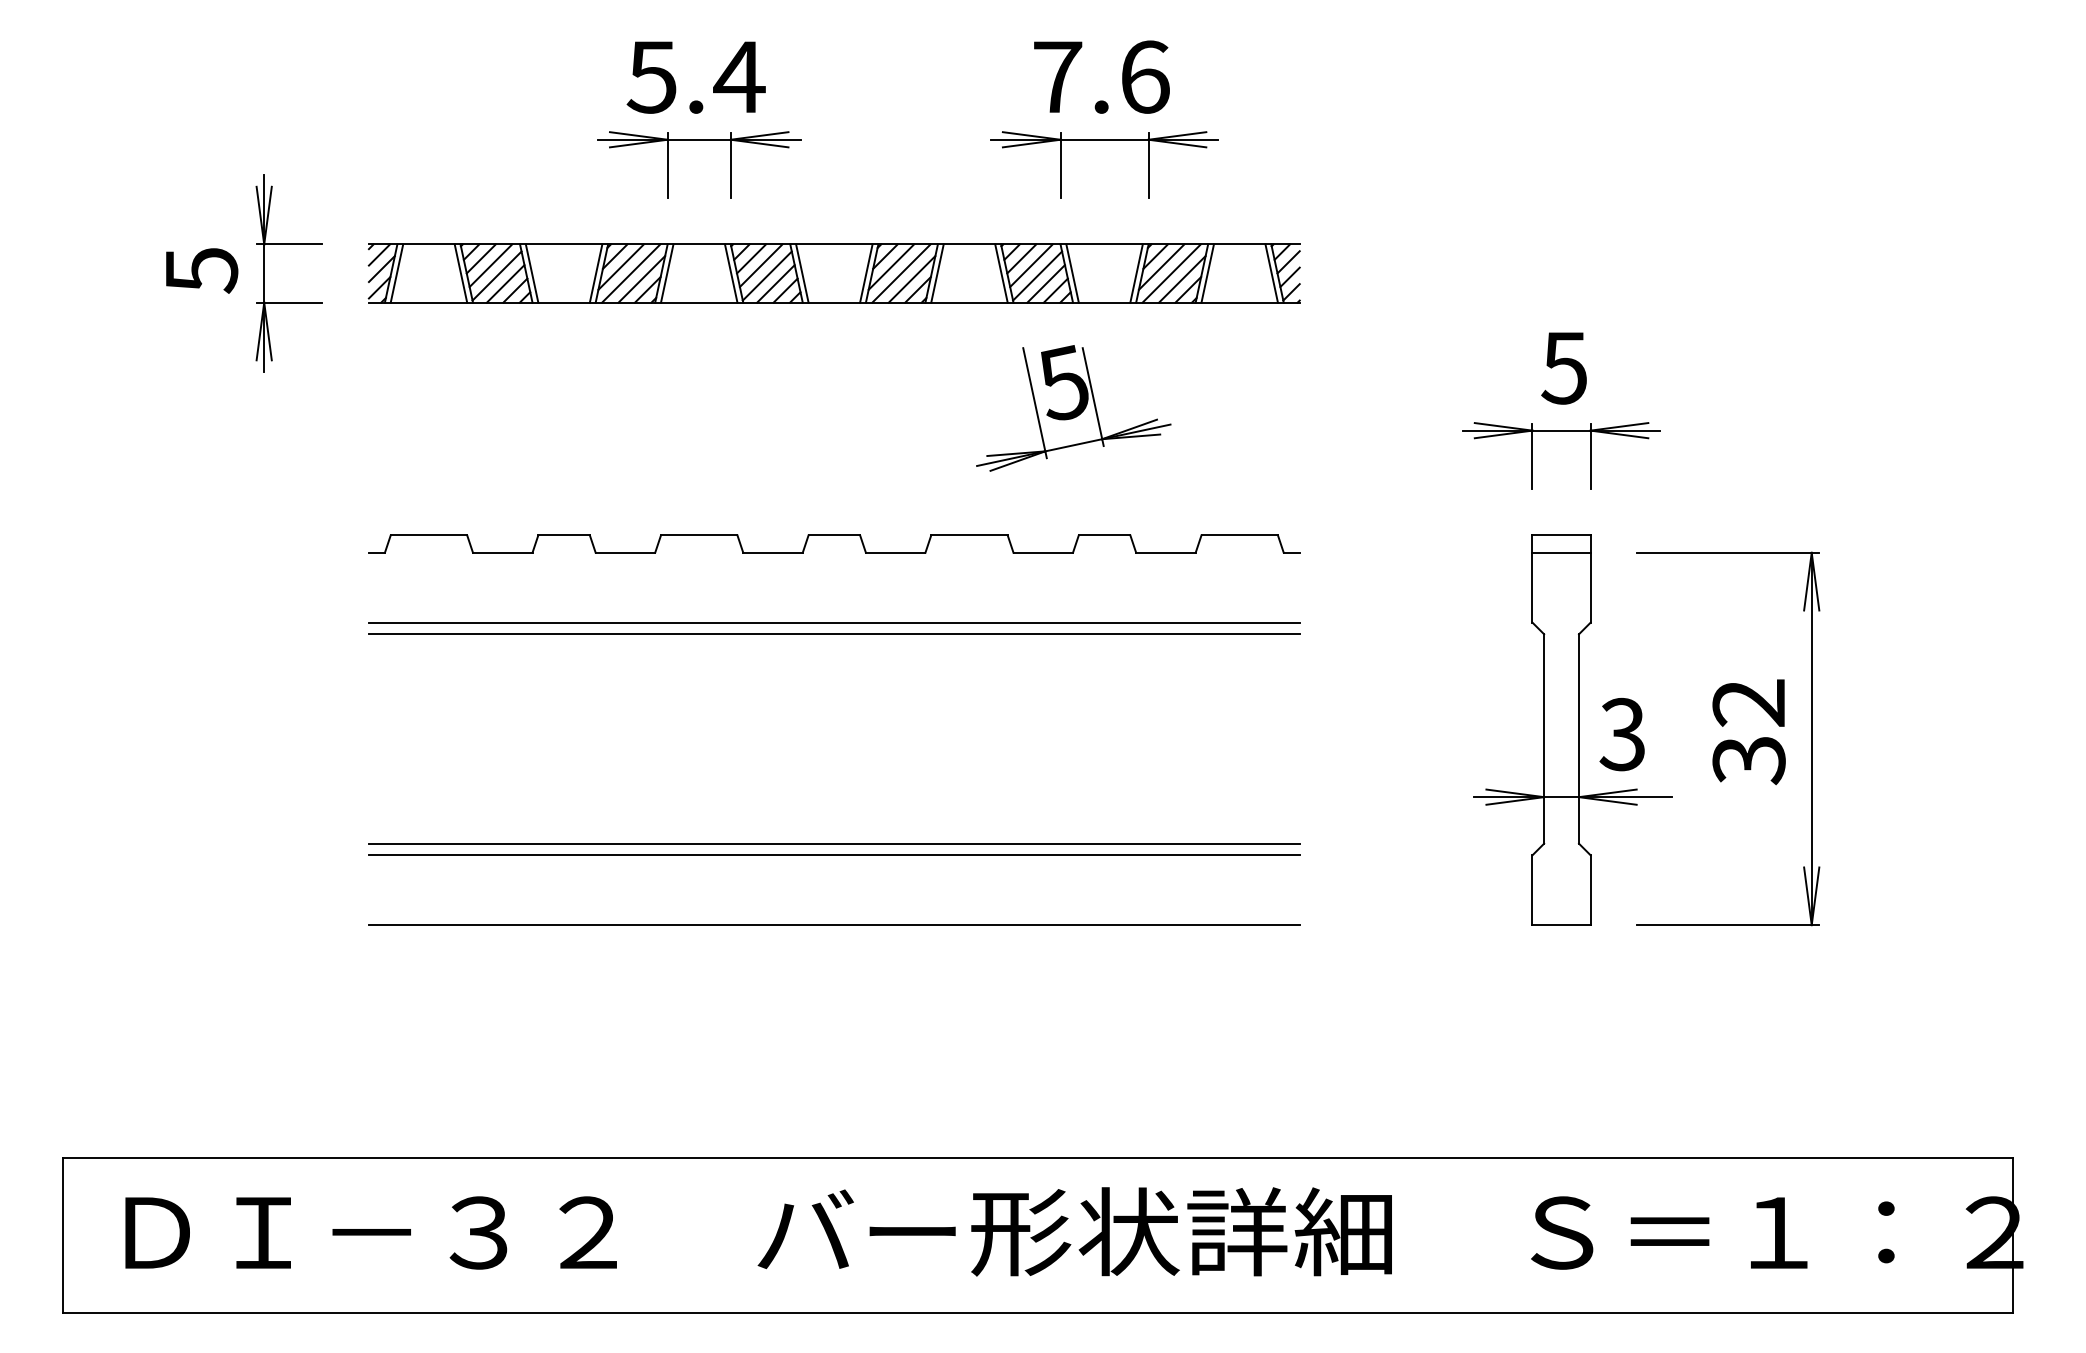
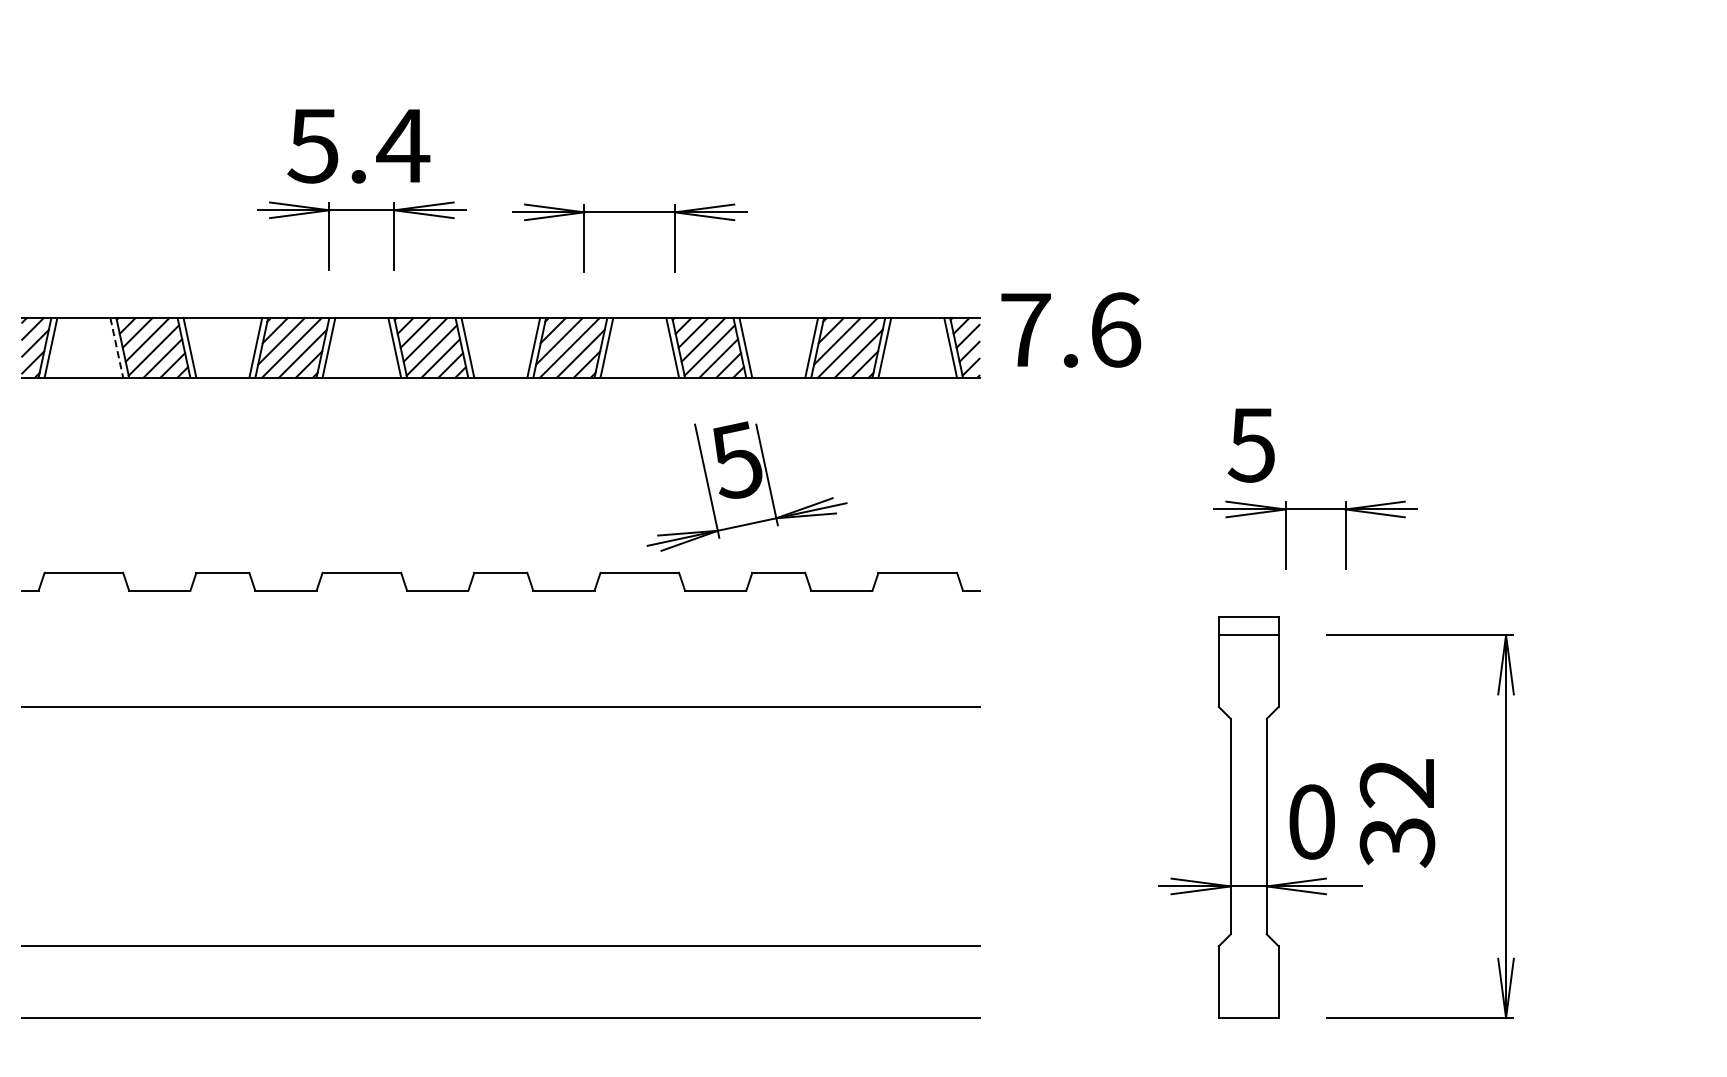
text: (1101, 76) -> (1070, 329), moved
part: (1104, 140) -> (629, 213), moved
line: (460, 273) -> (116, 347), solid -> dashed
part: (1561, 431) -> (1315, 510), moved
part: (834, 535) -> (500, 573), moved
line: (833, 634) -> (499, 719), removed
text: (1748, 732) -> (1396, 813), moved
text: (1622, 734) -> (1311, 821), 3 -> 0
line: (833, 843) -> (499, 934), removed

